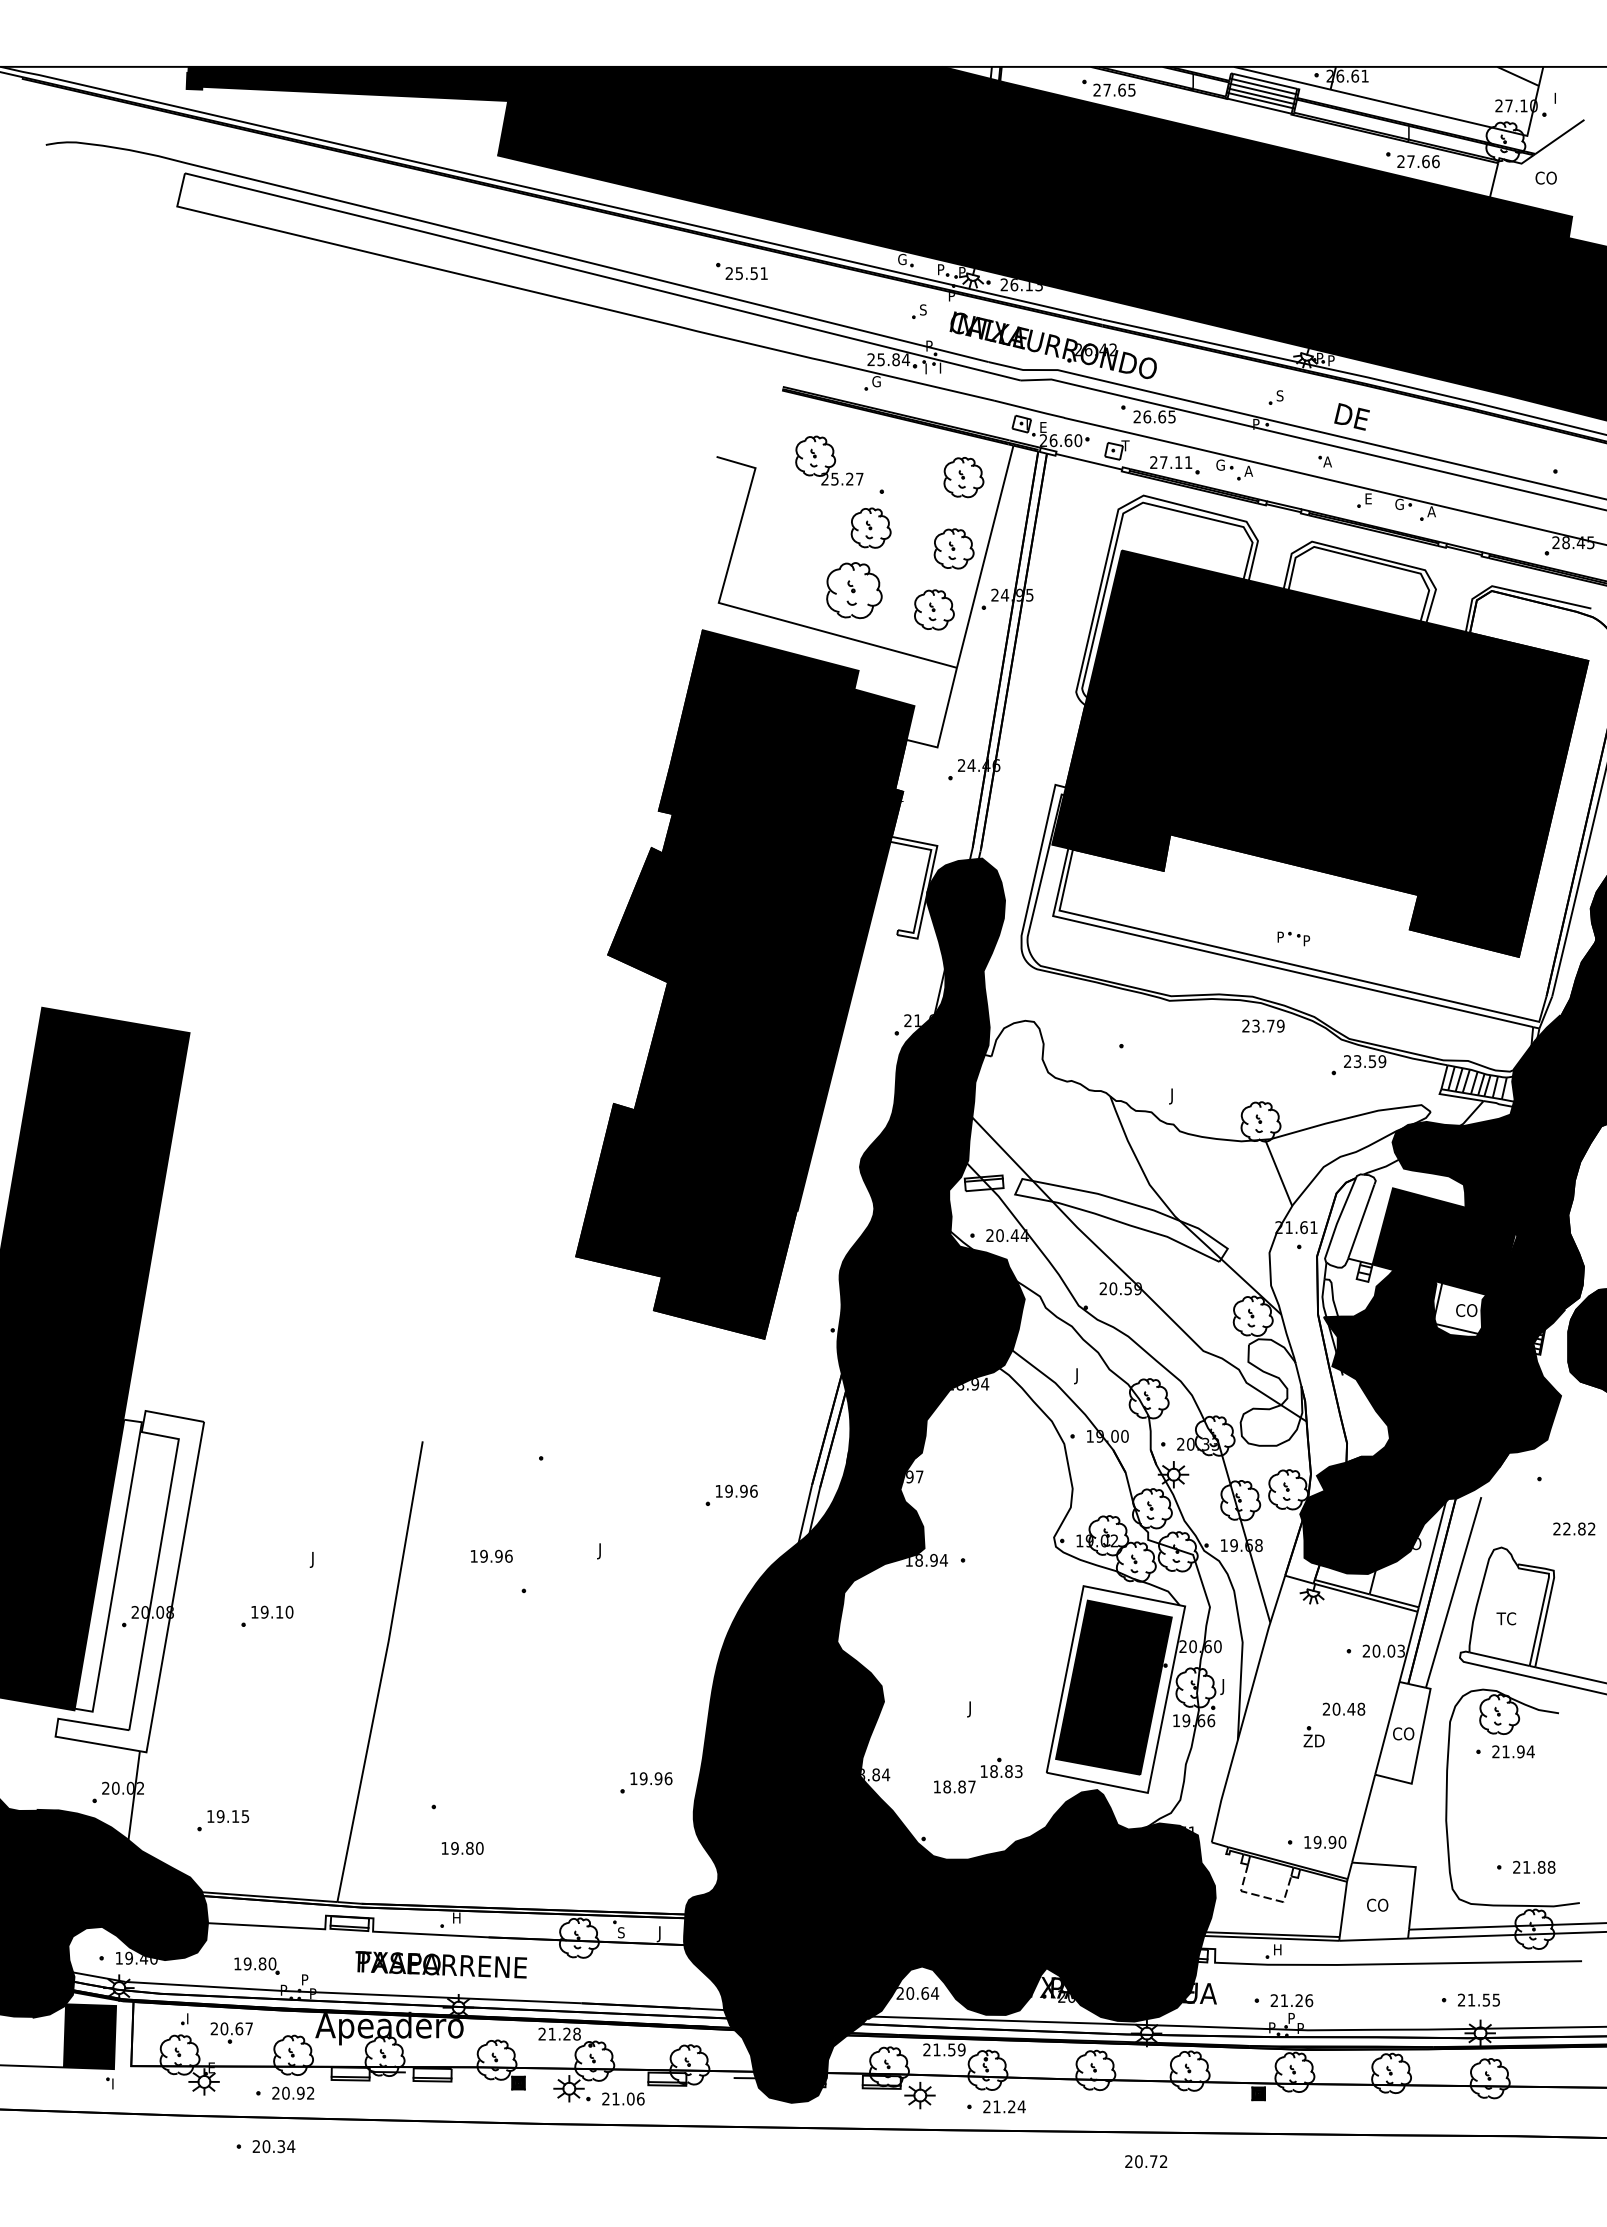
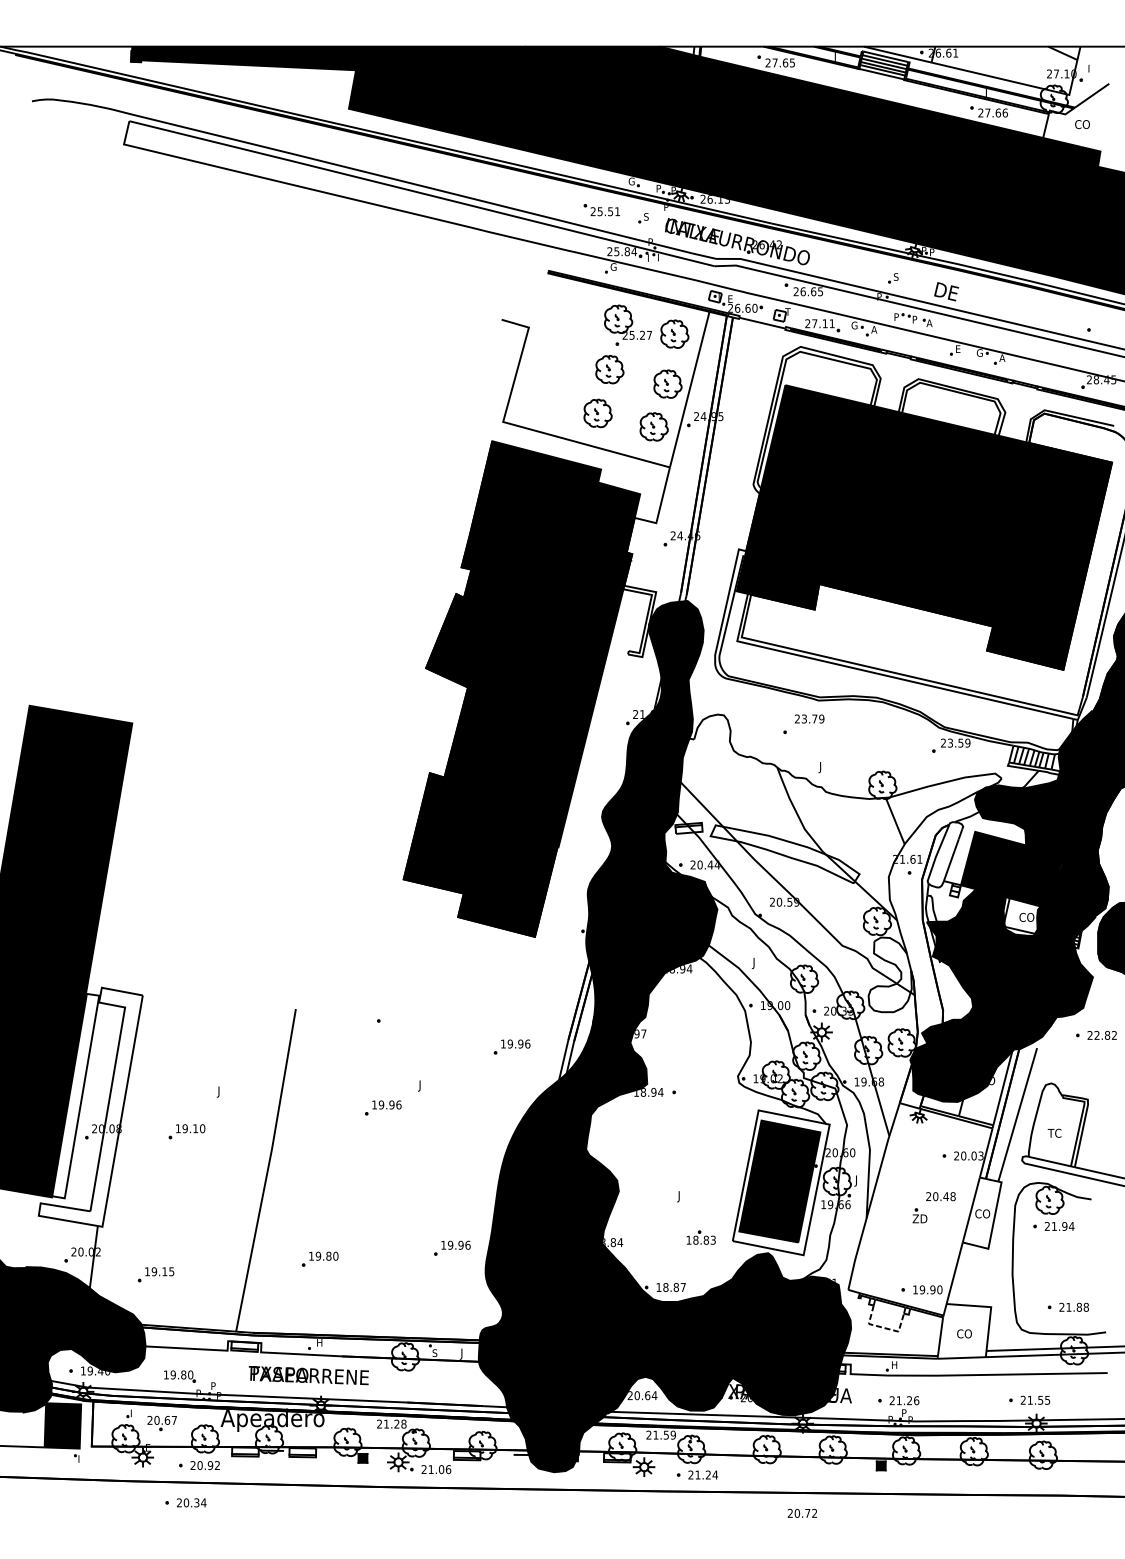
part: (741, 271) -> (601, 210), moved
part: (829, 460) -> (628, 322), moved
part: (853, 590) -> (597, 413), size x0.71
part: (1293, 938) -> (905, 318), moved
text: (1263, 1025) -> (809, 718), moved
text: (1574, 1528) -> (1102, 1035), moved
text: (491, 1555) -> (386, 1104), moved
text: (954, 1786) -> (671, 1287), moved
text: (462, 1848) -> (323, 1256), moved

